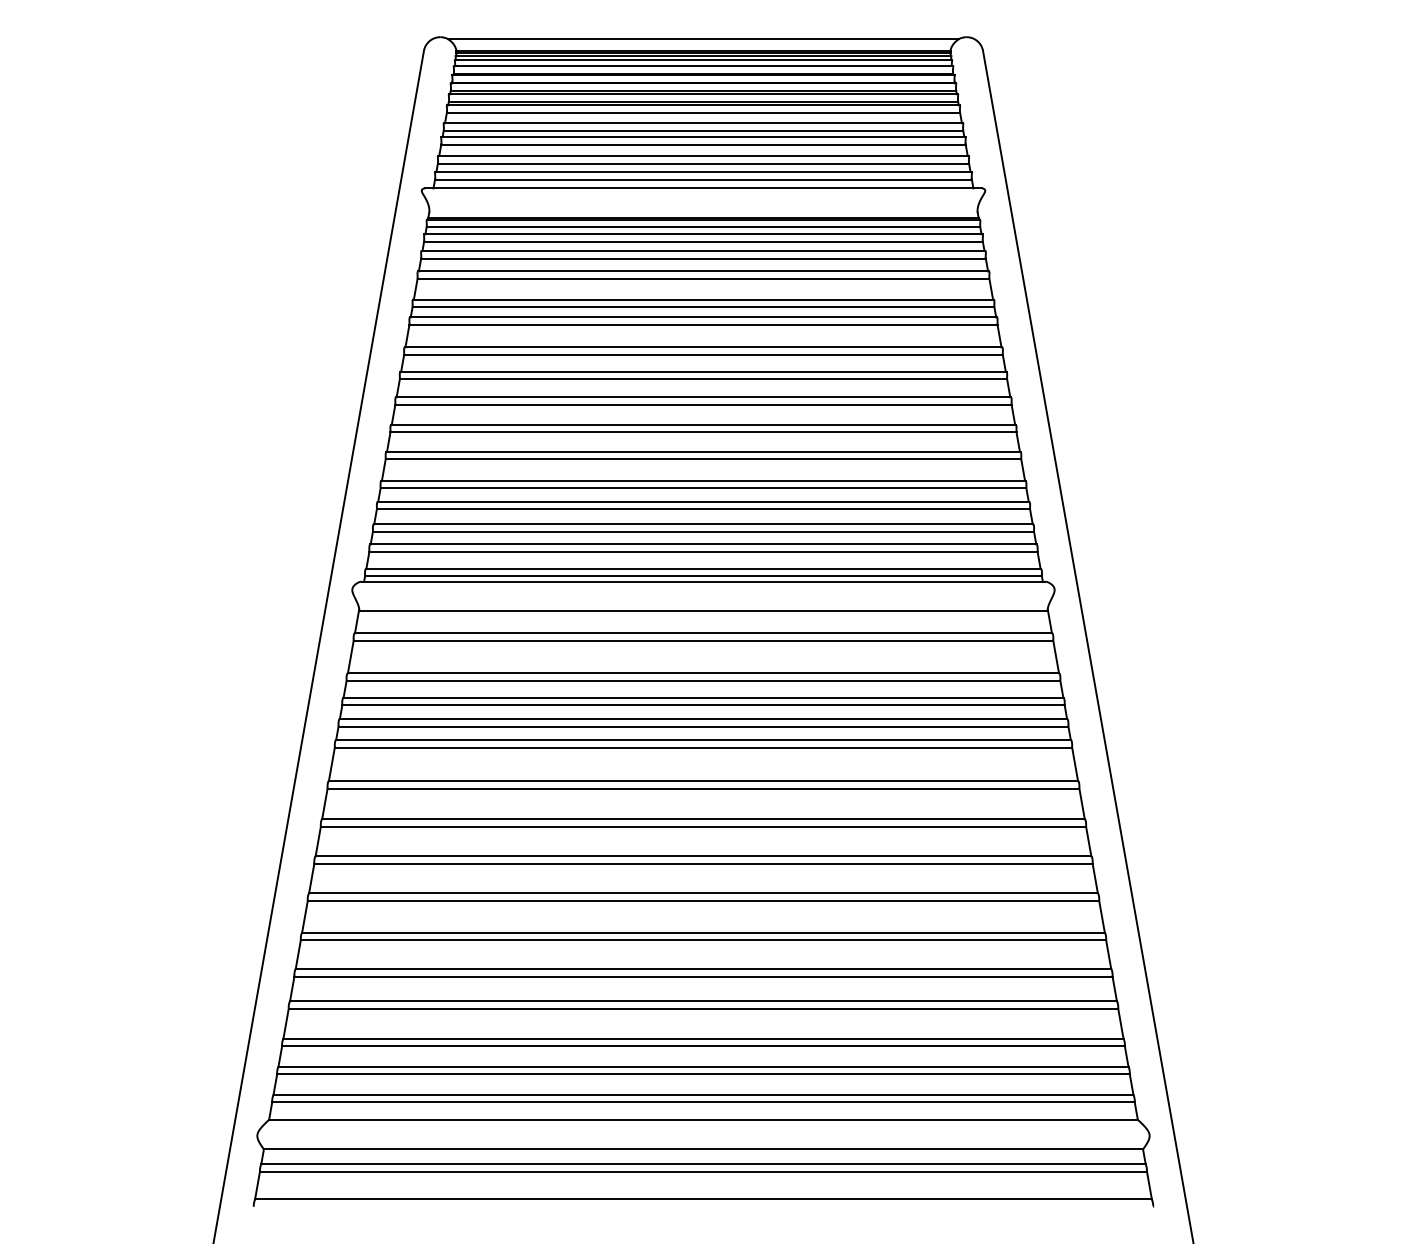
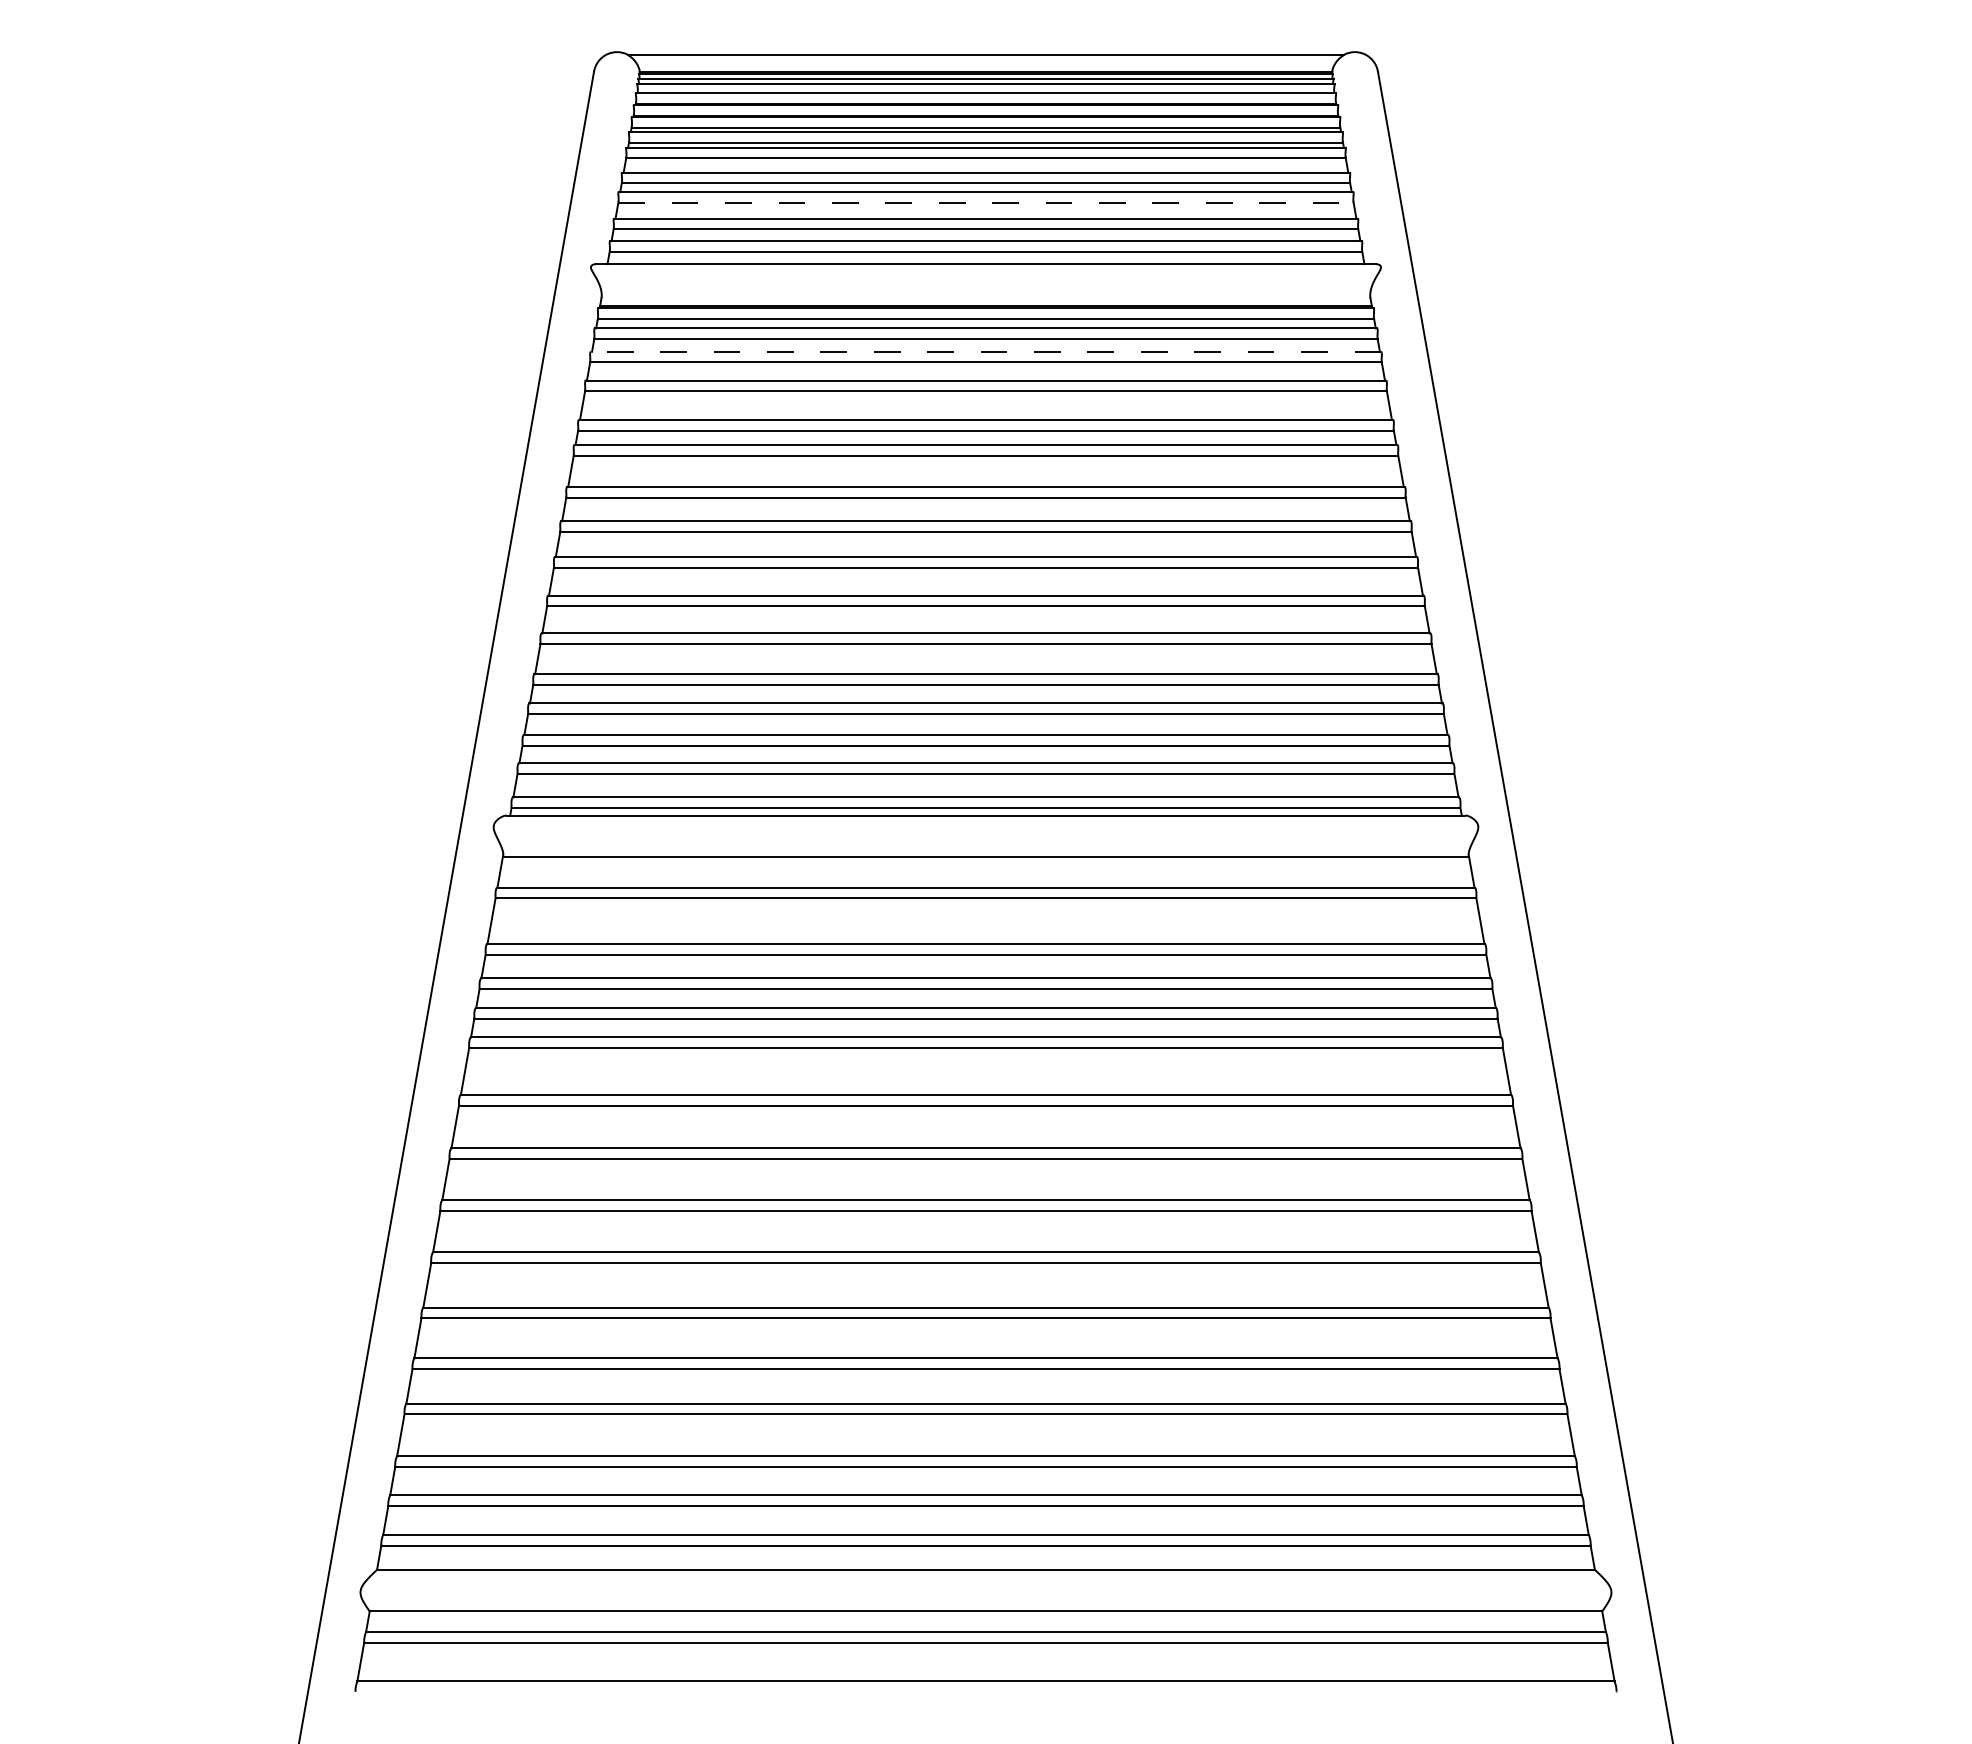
line: (703, 144) -> (986, 202), solid -> dashed
line: (703, 250) -> (985, 351), solid -> dashed

